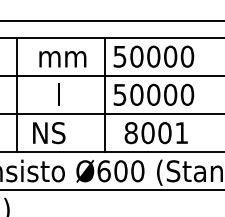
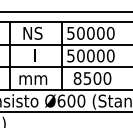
text: (61, 55) -> (36, 32), mm -> NS
text: (56, 133) -> (33, 78), NS -> mm
text: (164, 133) -> (97, 78), 8001 -> 8500

